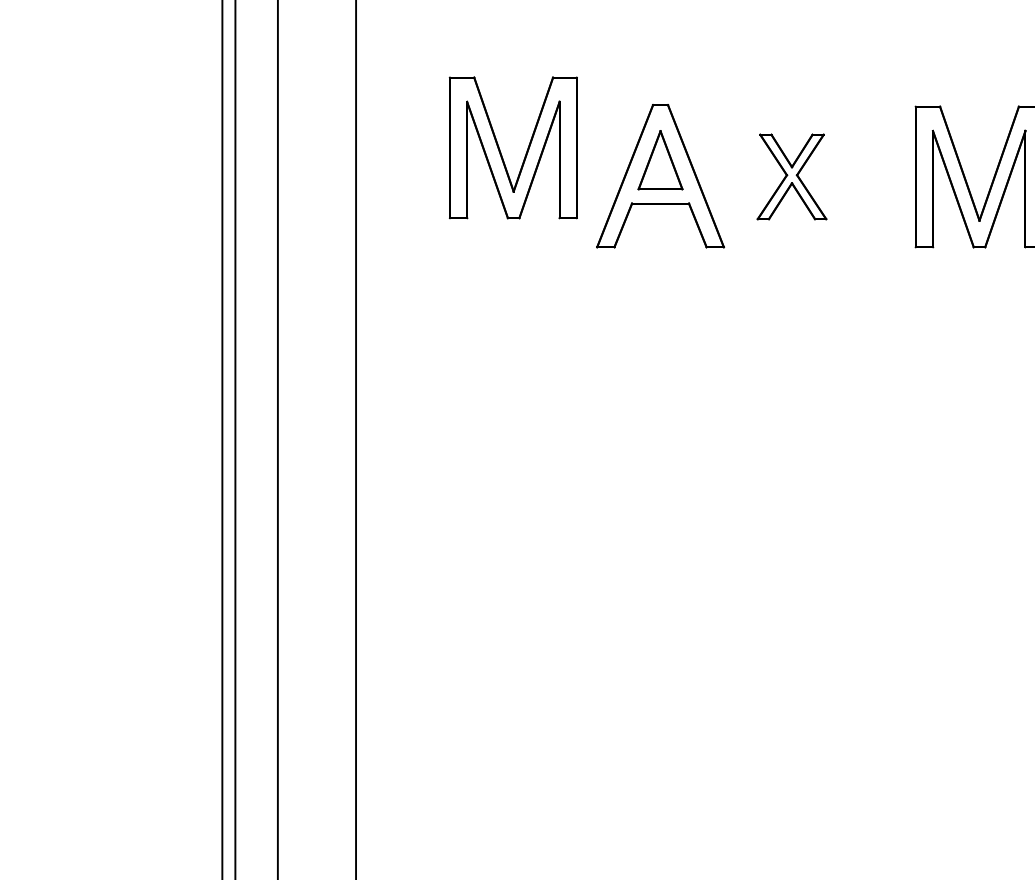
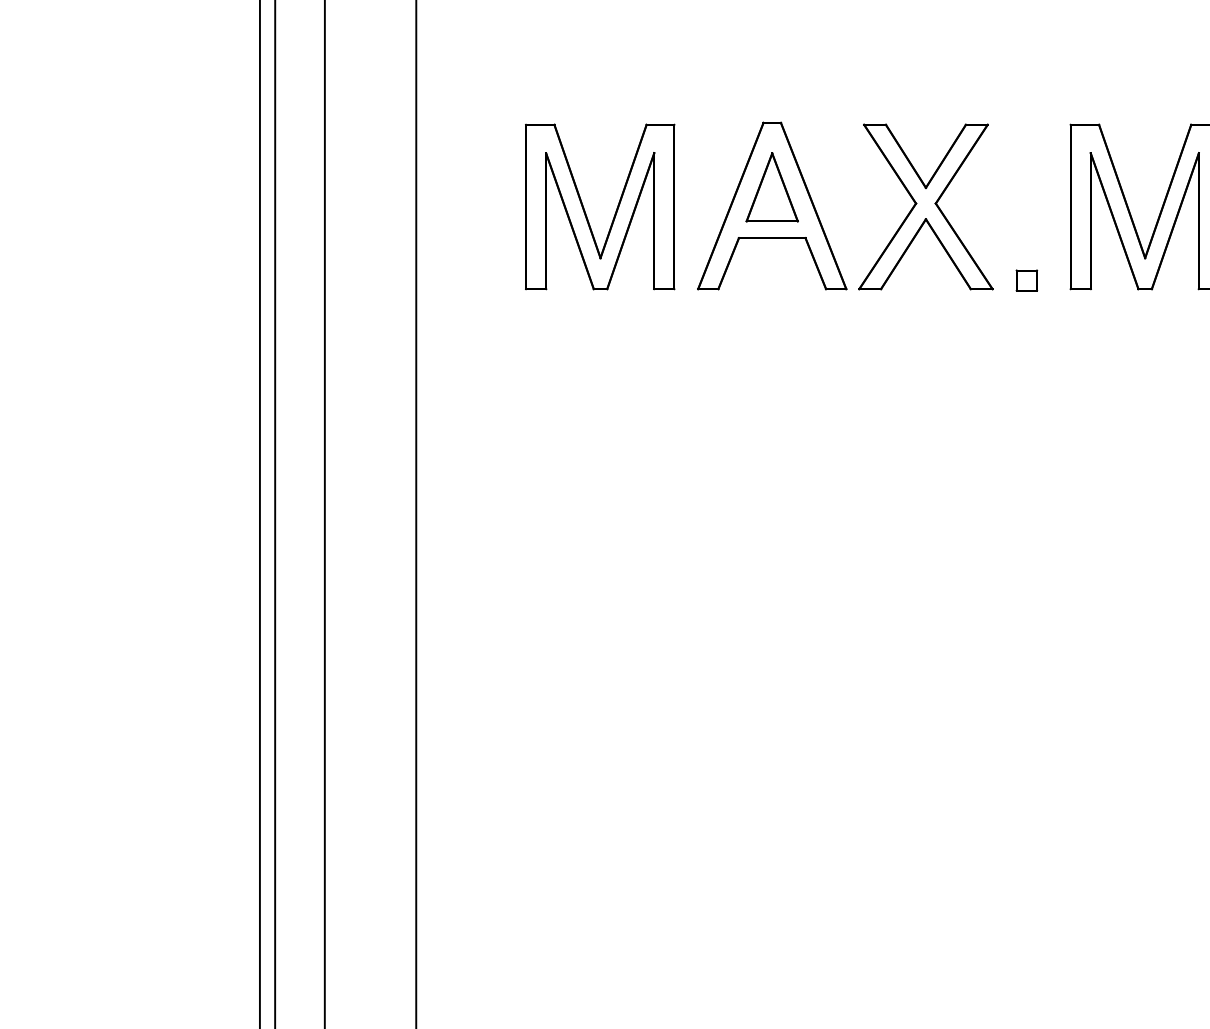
part: (500, 150) -> (585, 210), moved
part: (791, 176) -> (925, 206), size x1.67
part: (878, 239) -> (1026, 280), added

